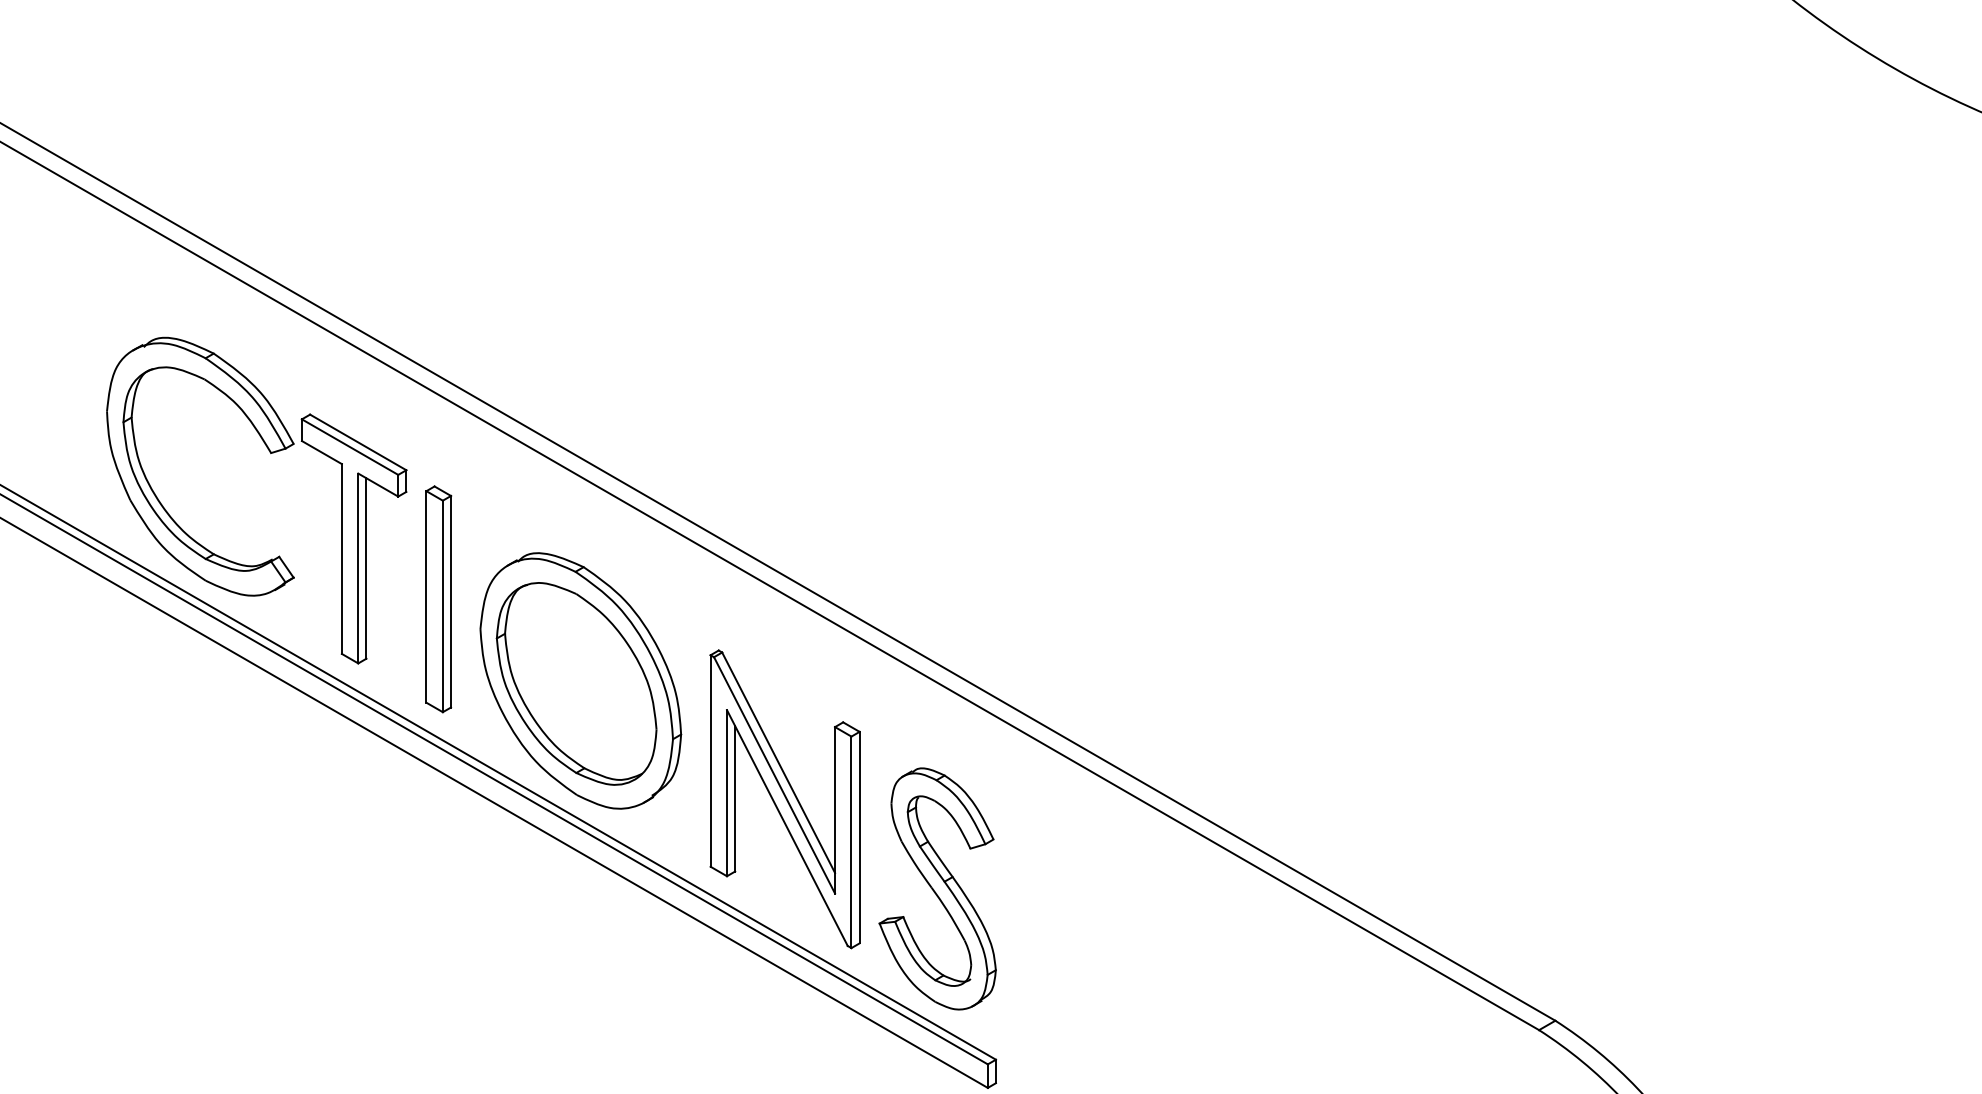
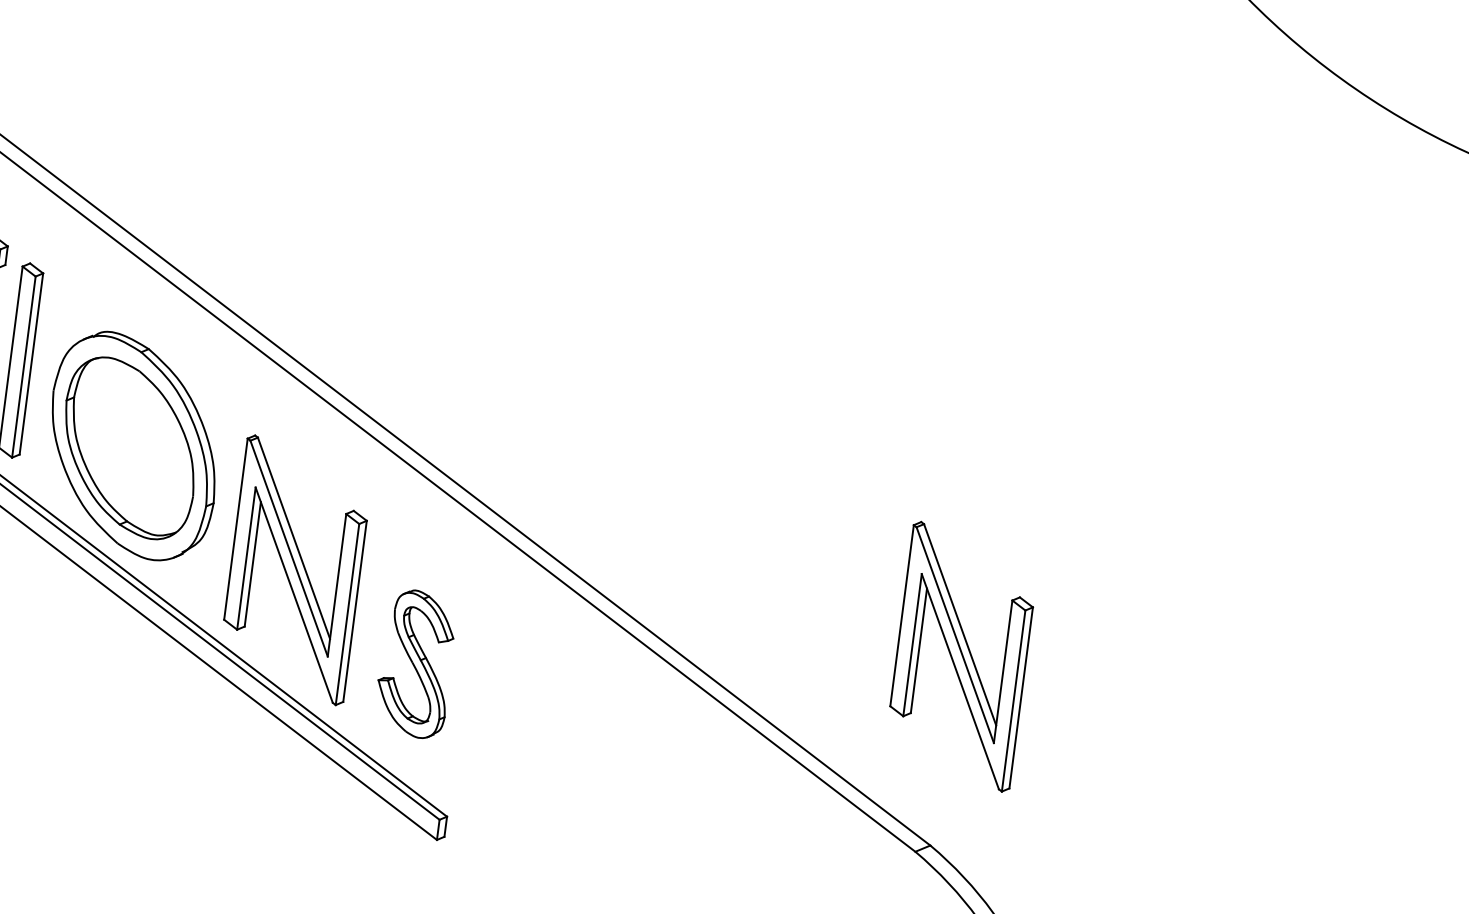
part: (1562, 799) -> (961, 656), added
part: (937, 888) -> (416, 663), size x0.7

